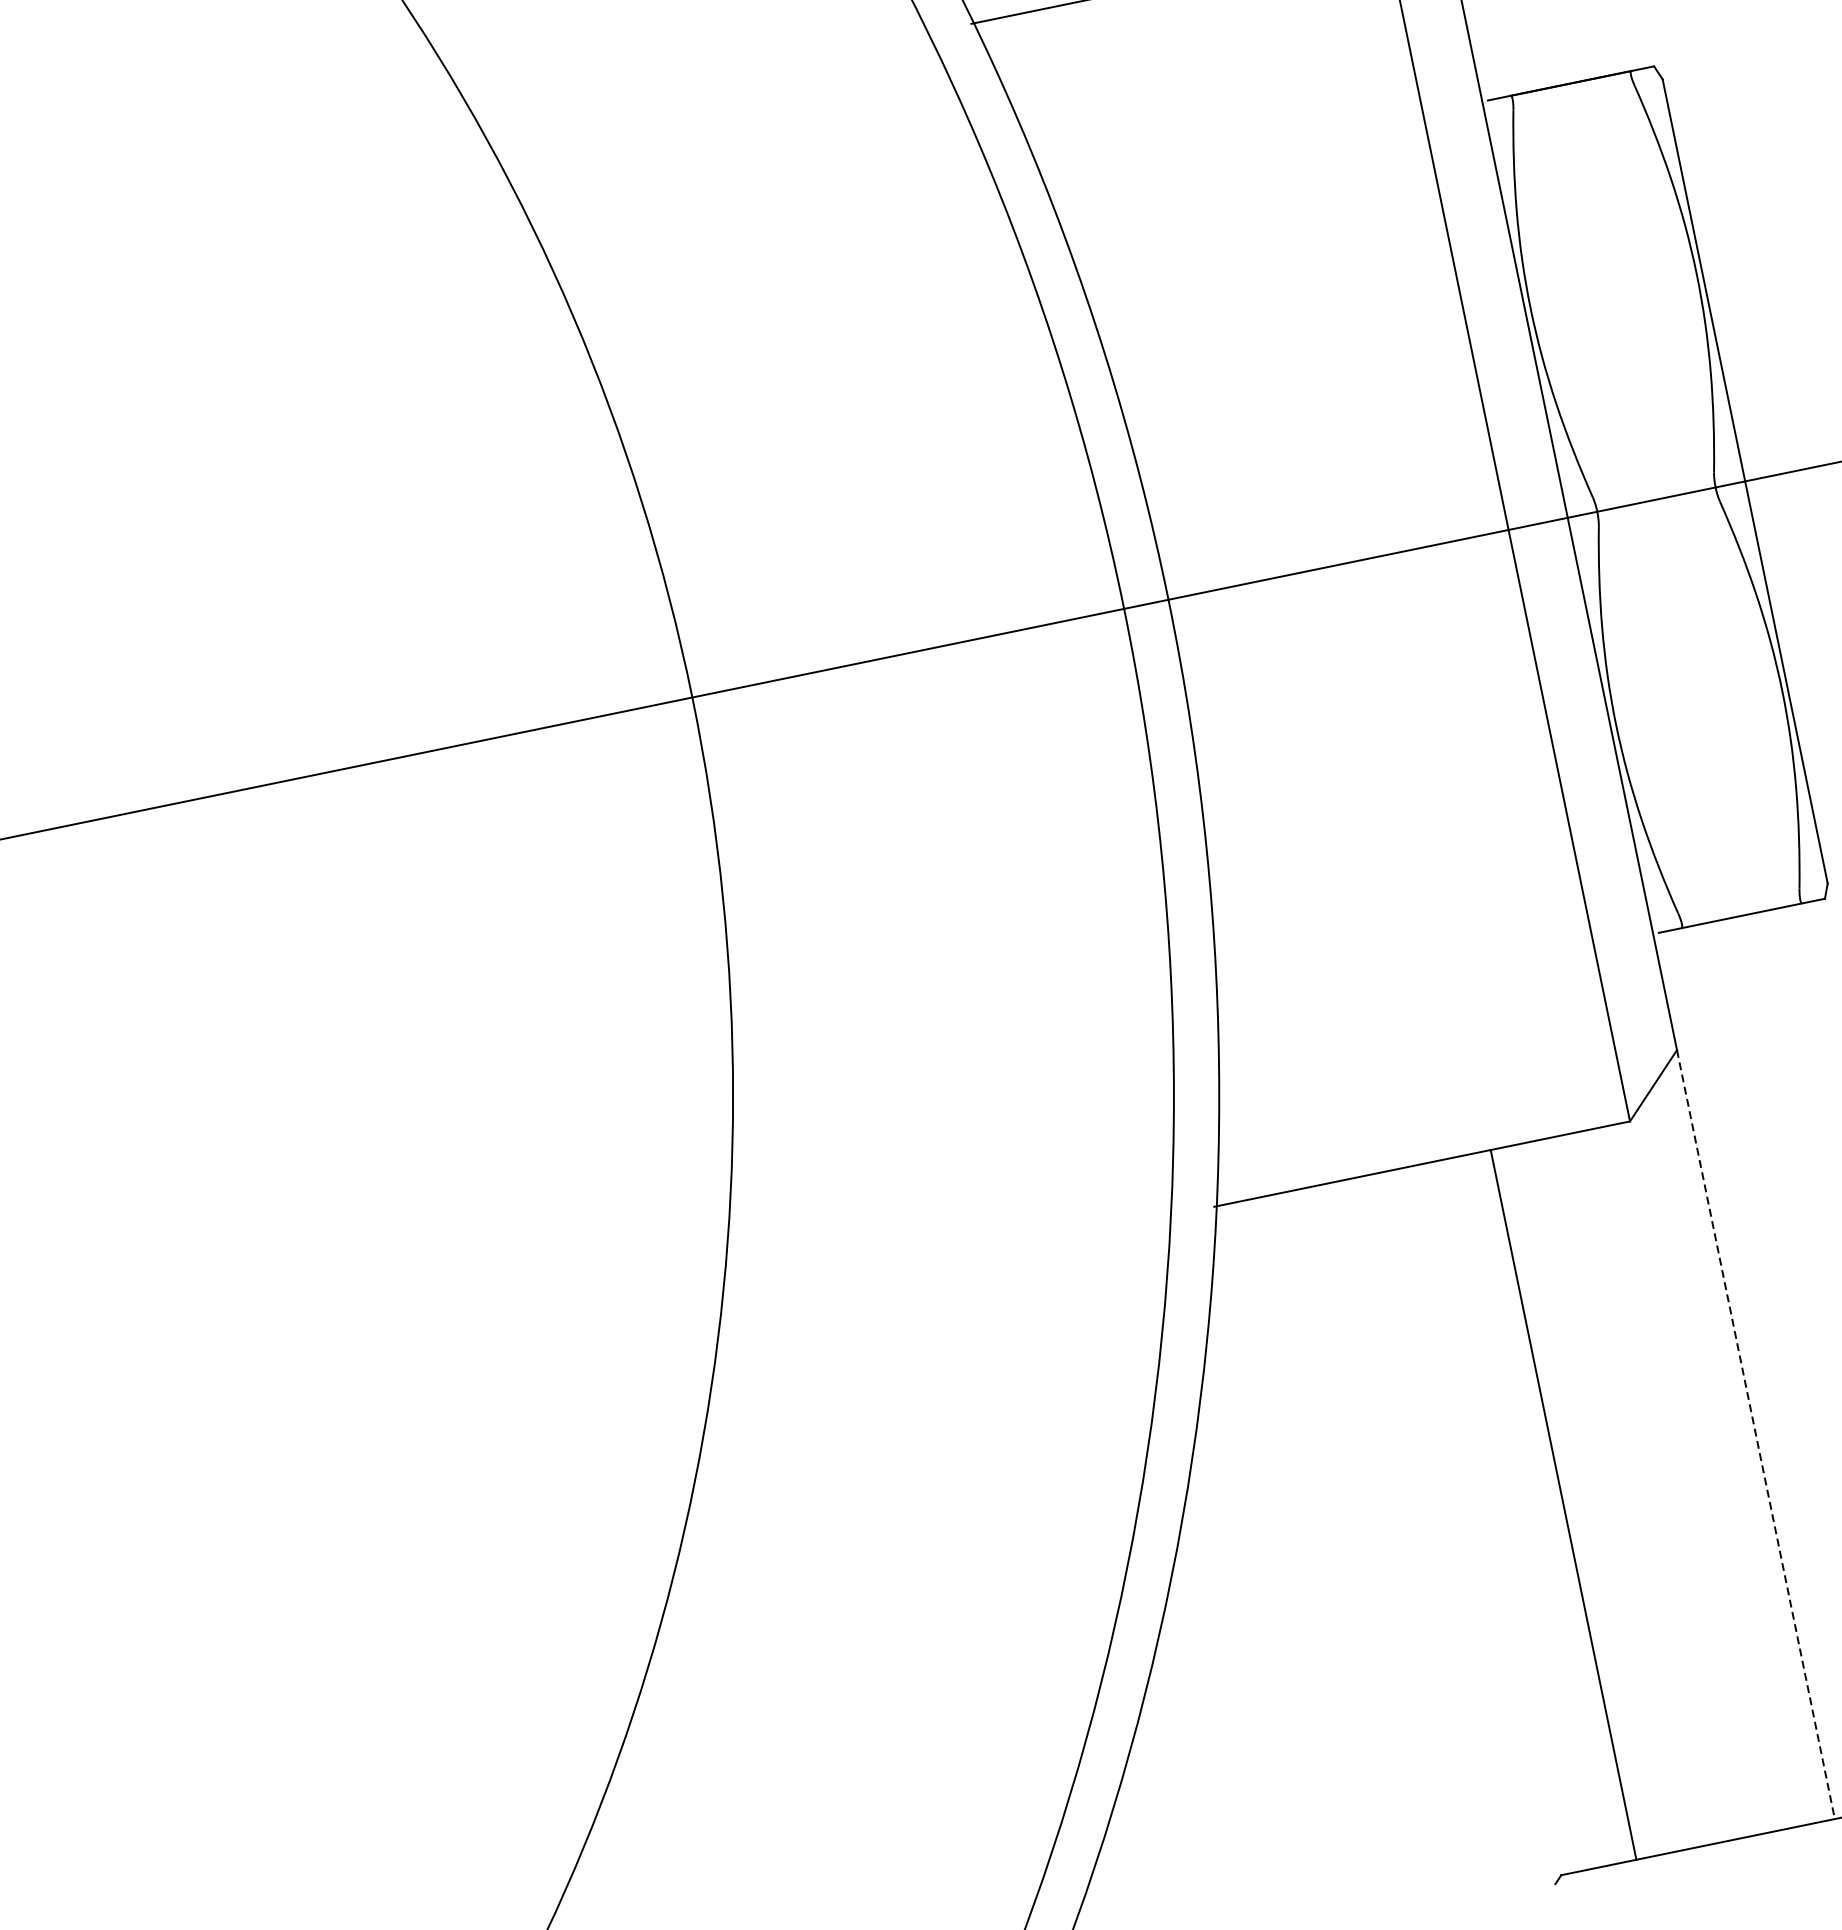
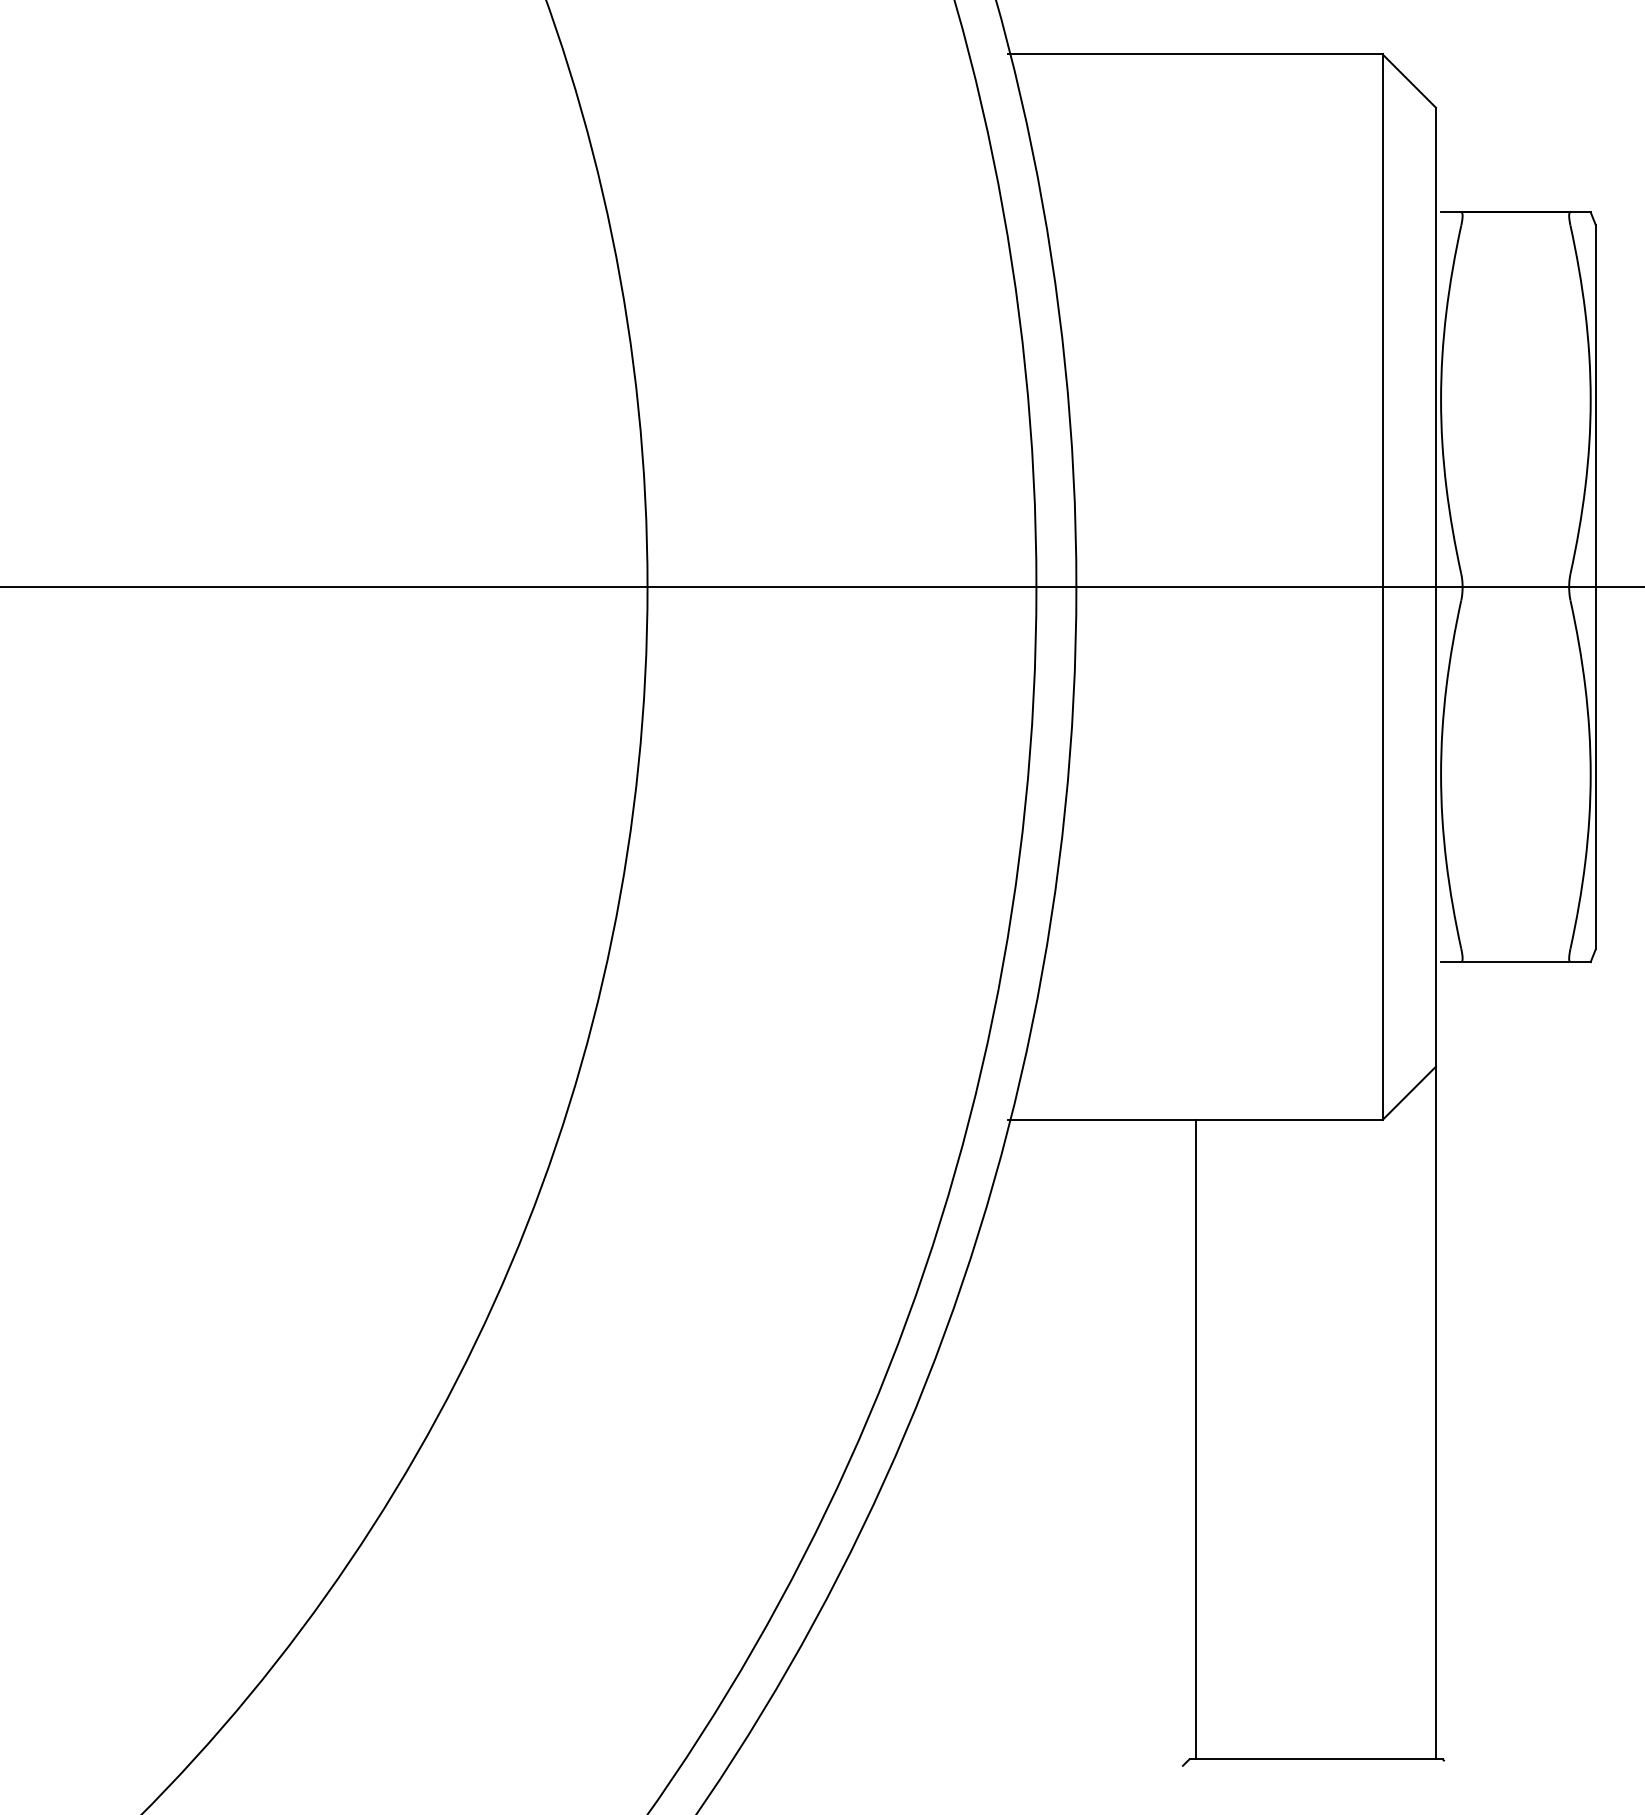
line: (1755, 1435) -> (1435, 1413), dashed -> solid
line: (1563, 1504) -> (1196, 1439), moved

